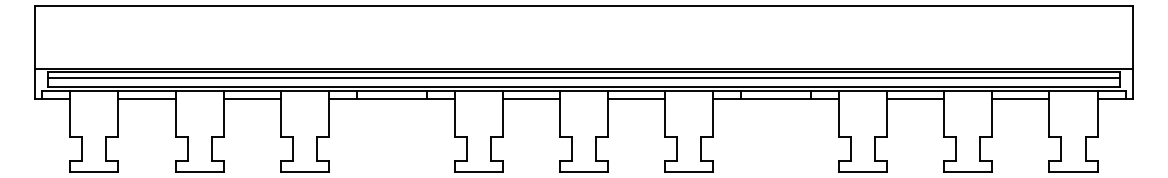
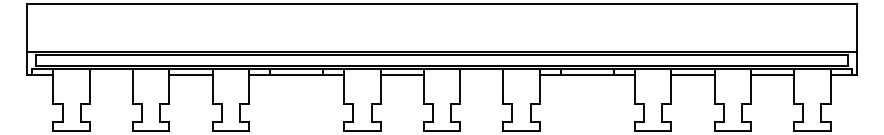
line: (583, 78) -> (441, 59), removed
line: (146, 99) -> (110, 75), removed
line: (636, 99) -> (481, 75), removed

